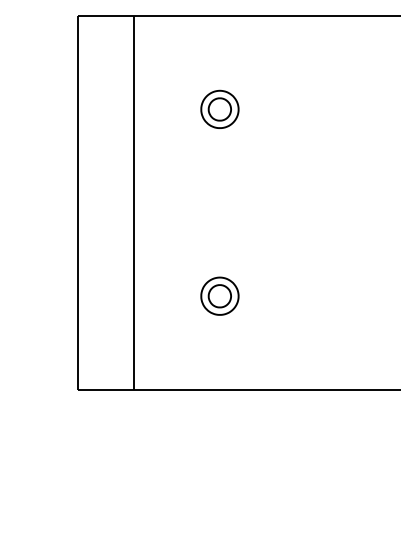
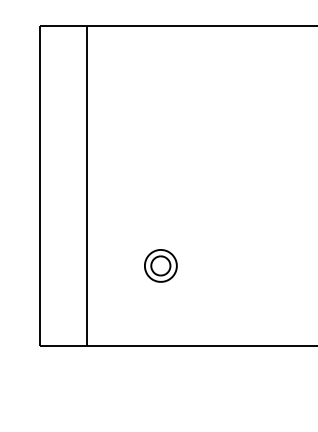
part: (219, 108) -> (160, 105), removed

